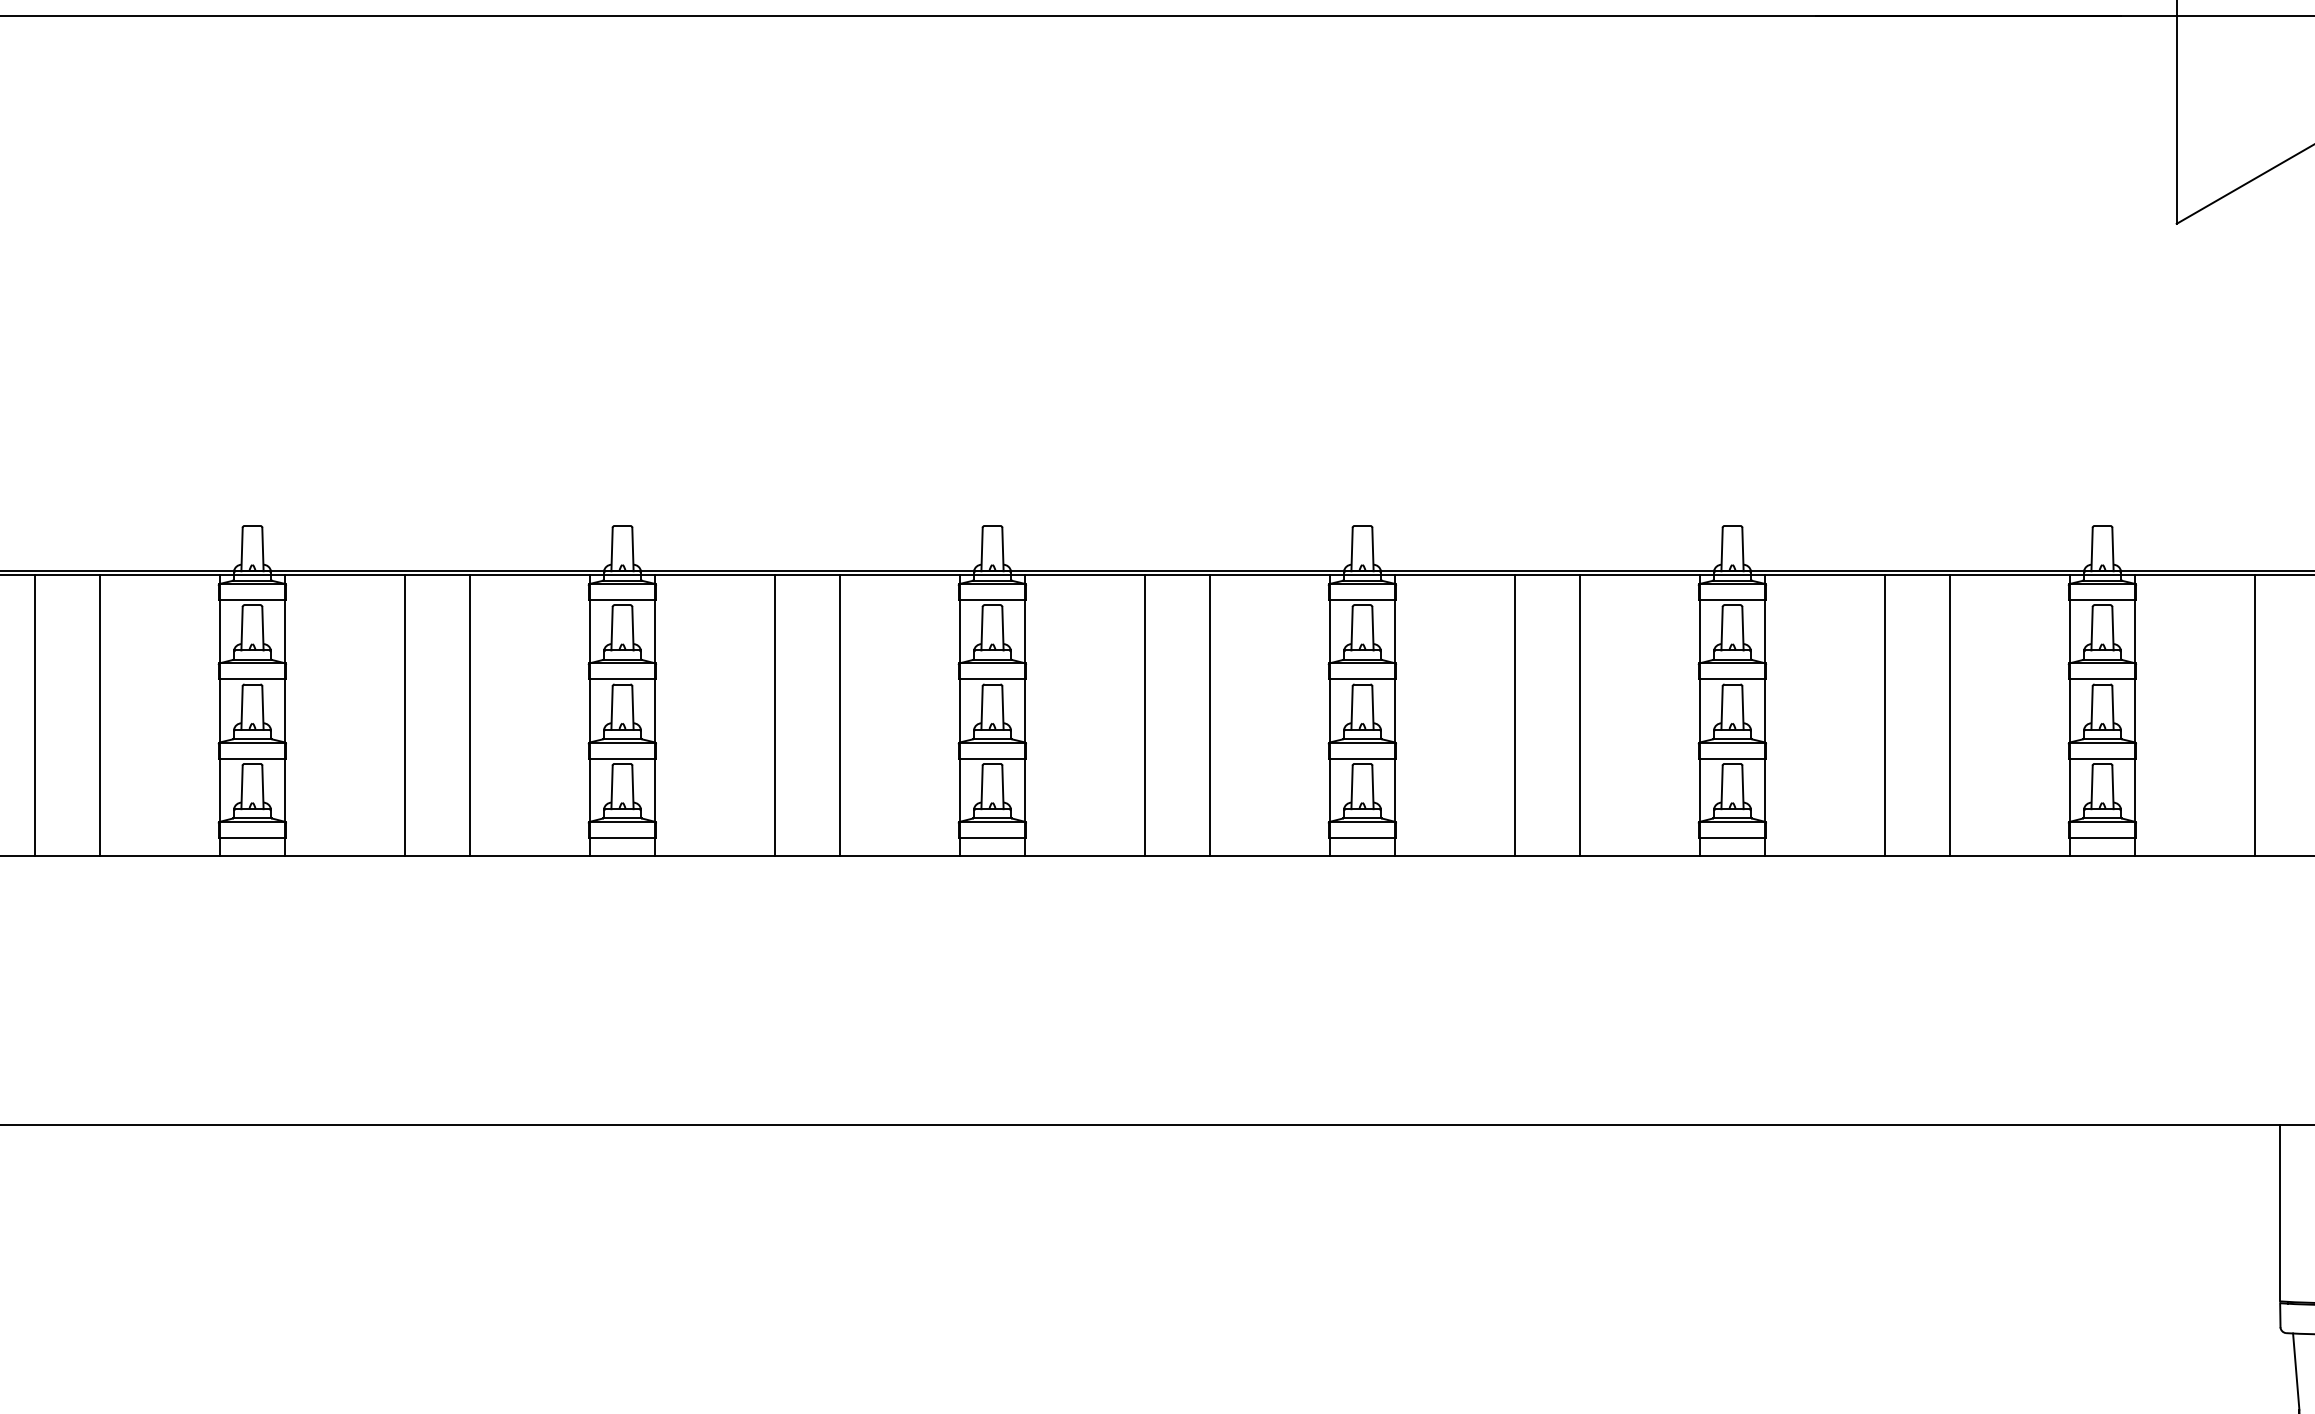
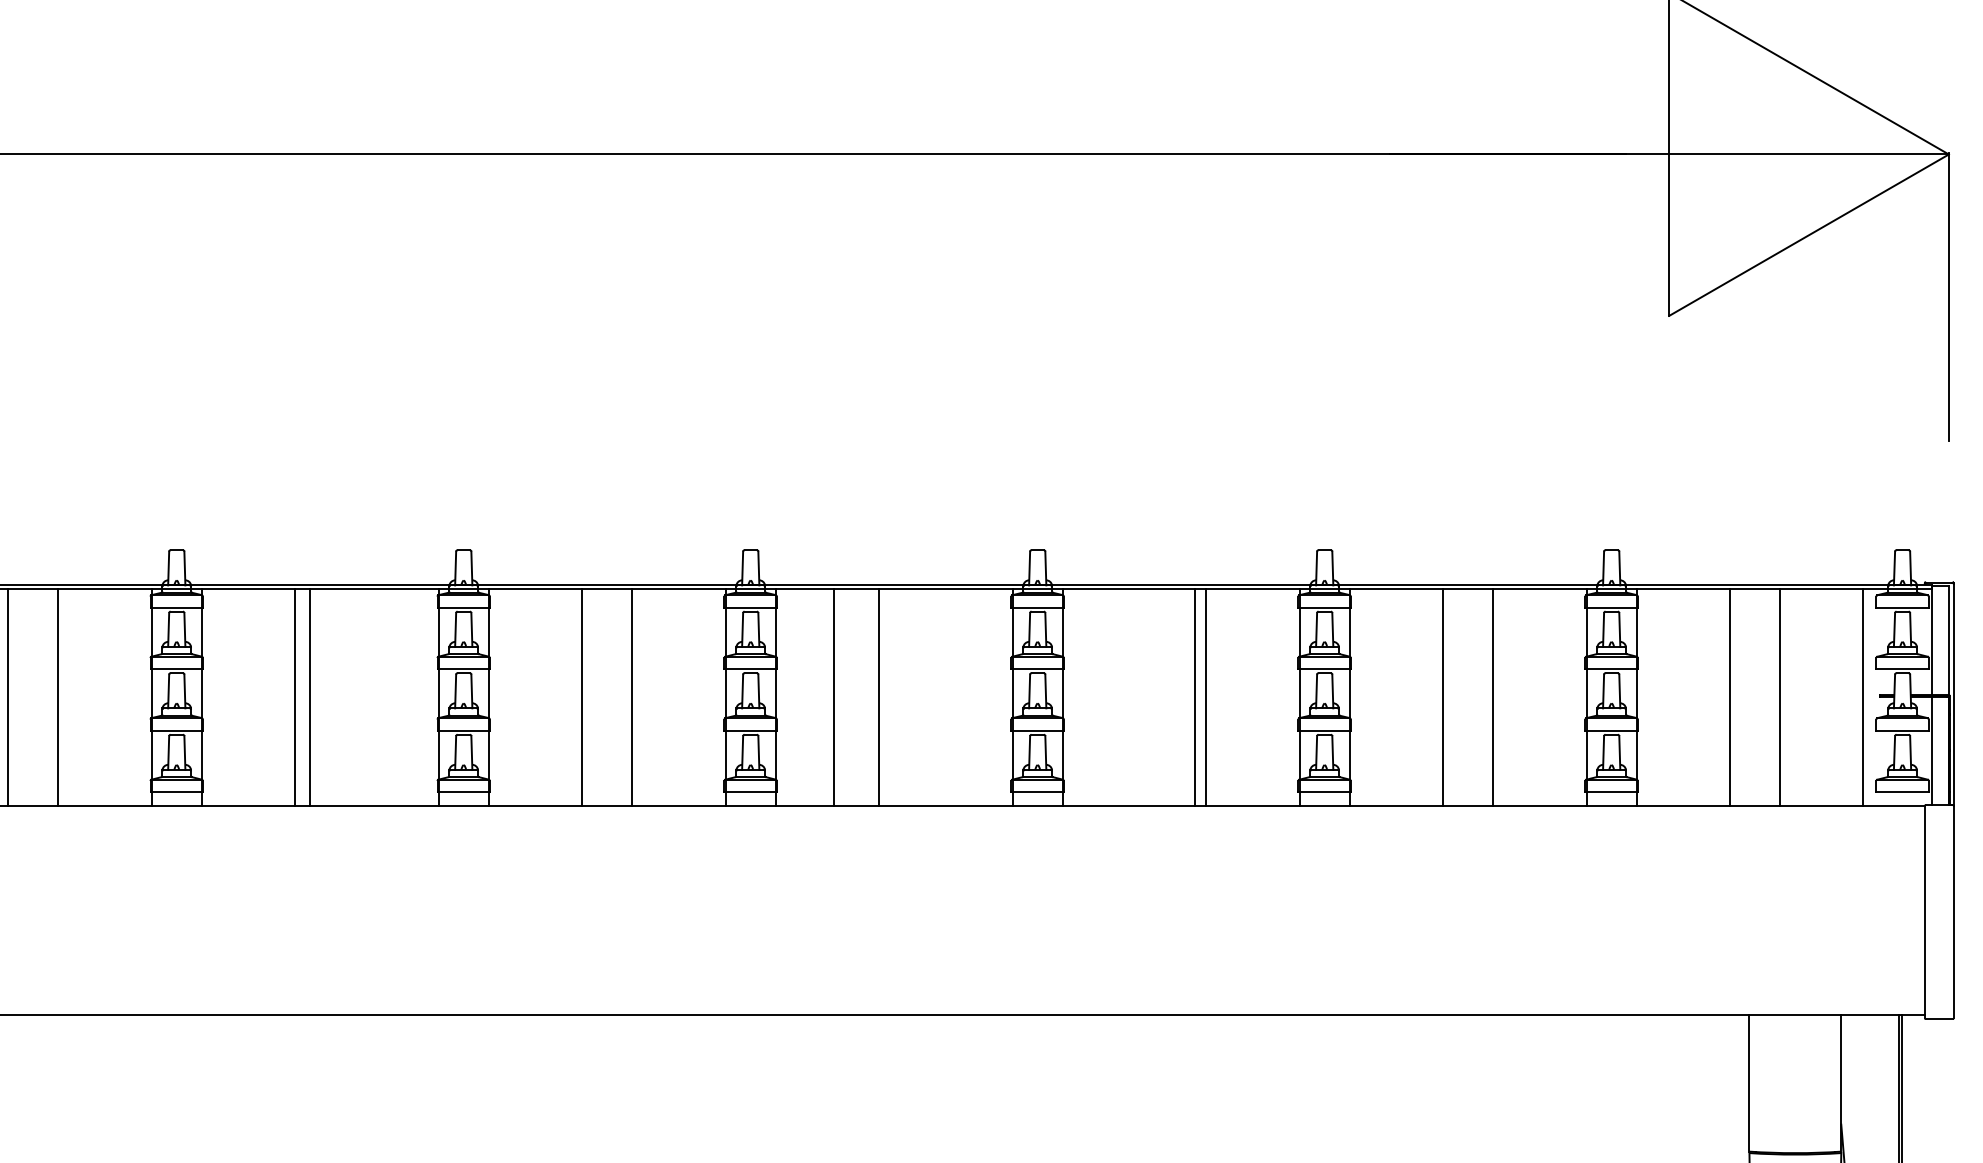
line: (470, 714) -> (310, 696), moved
line: (1145, 714) -> (834, 696), moved
line: (1210, 714) -> (879, 696), moved
line: (1515, 714) -> (1195, 696), moved

